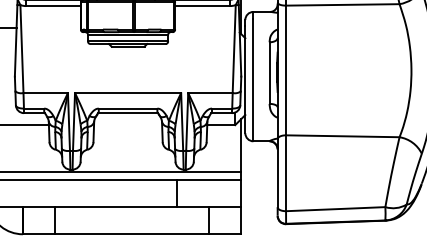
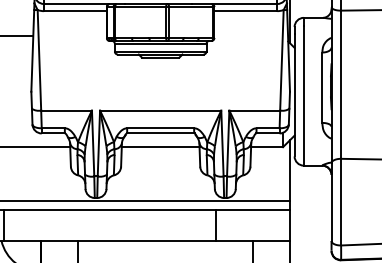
line: (128, 125) -> (161, 147), added

